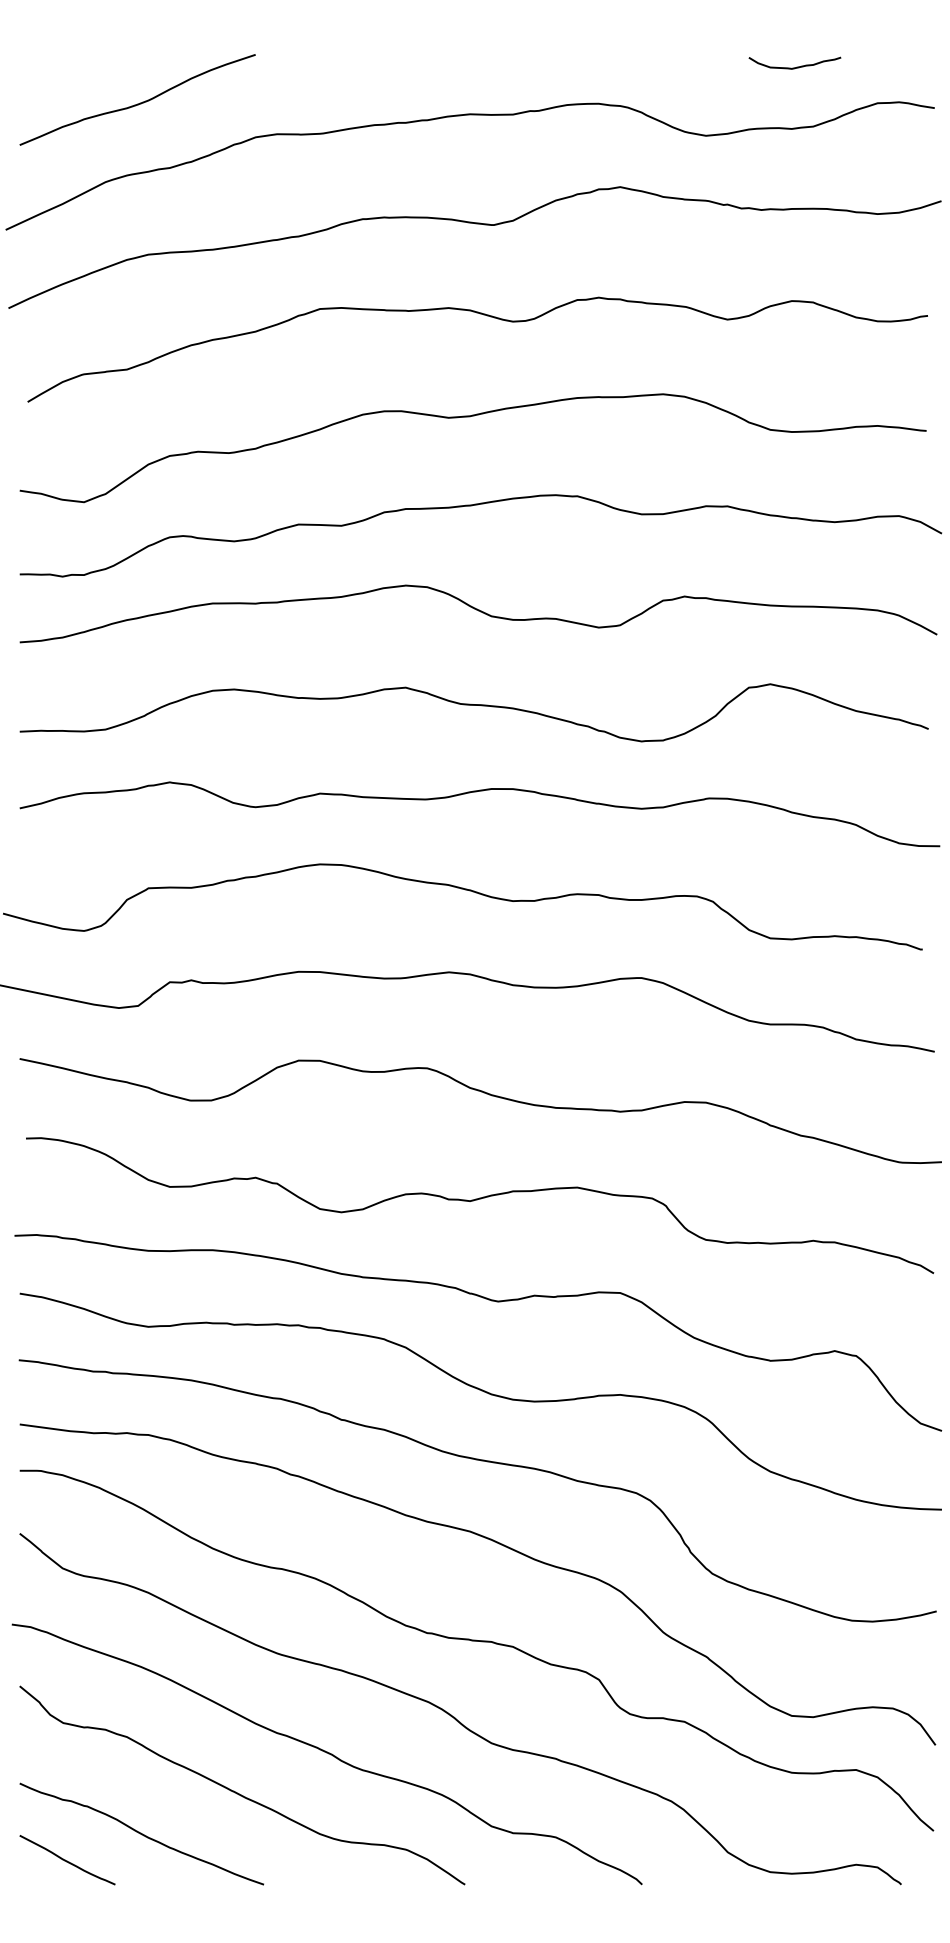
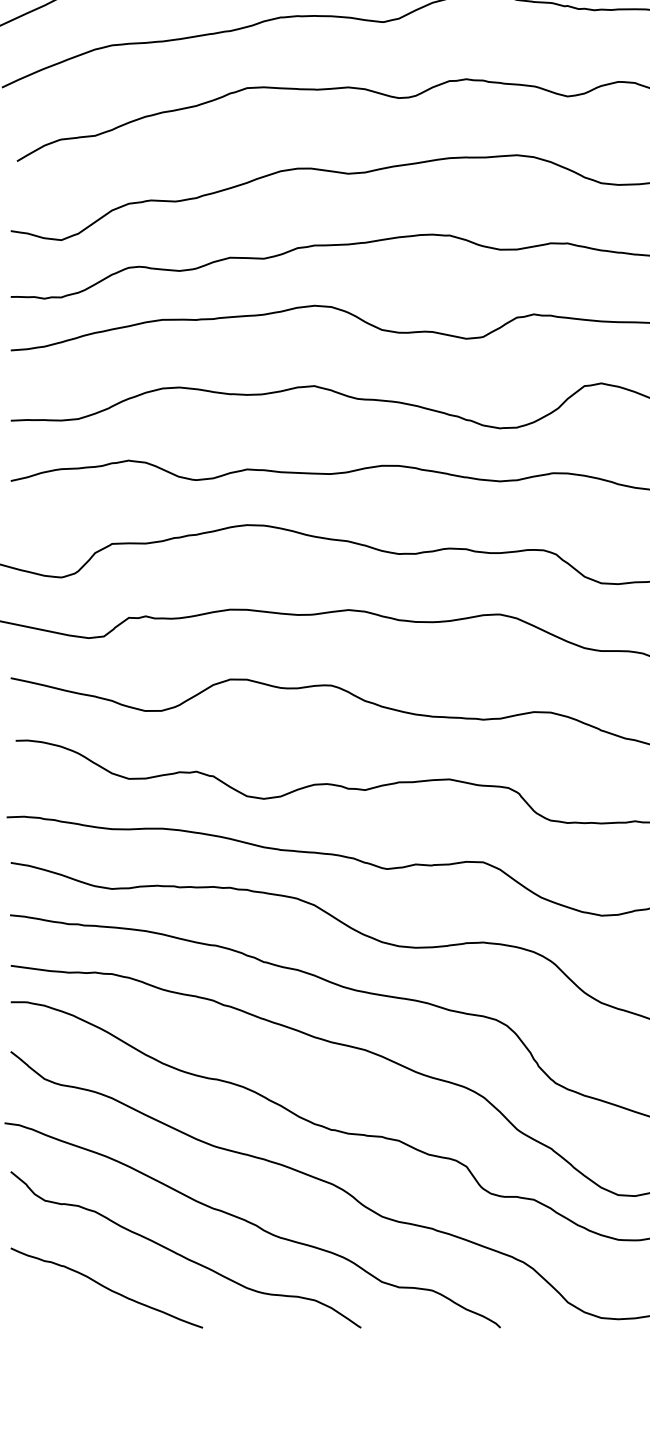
curve: (67, 1860) -> (48, 1308), removed

